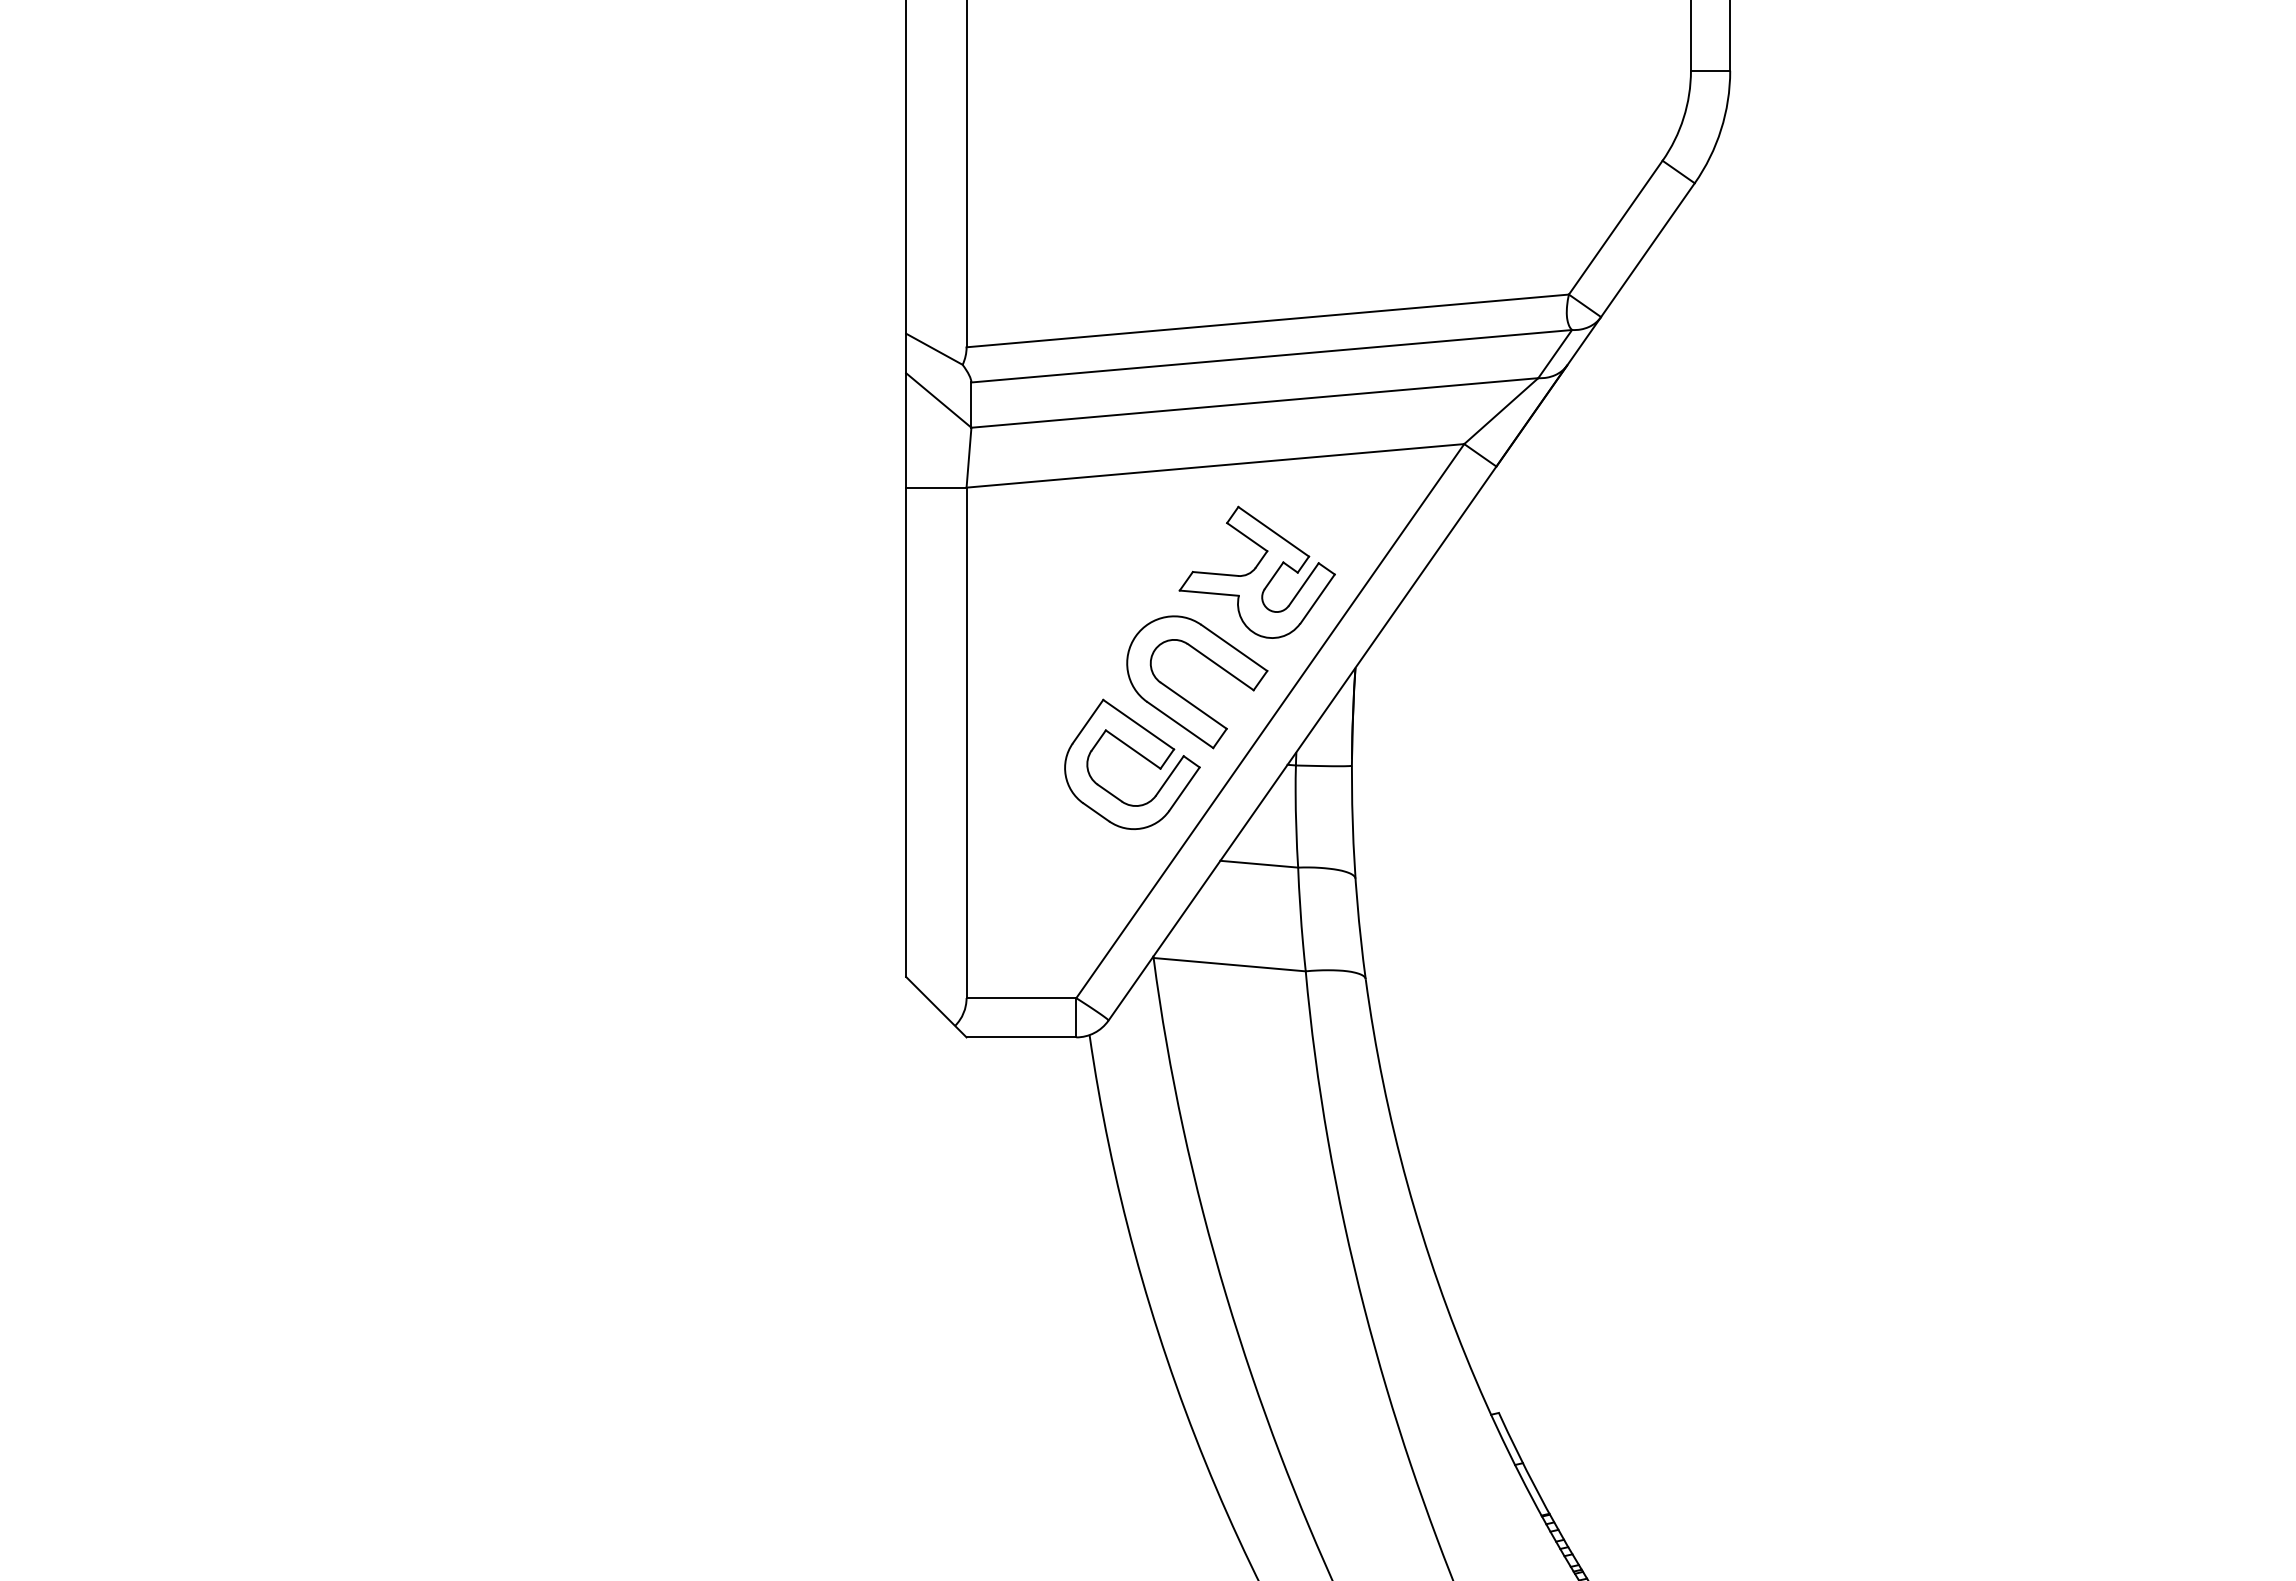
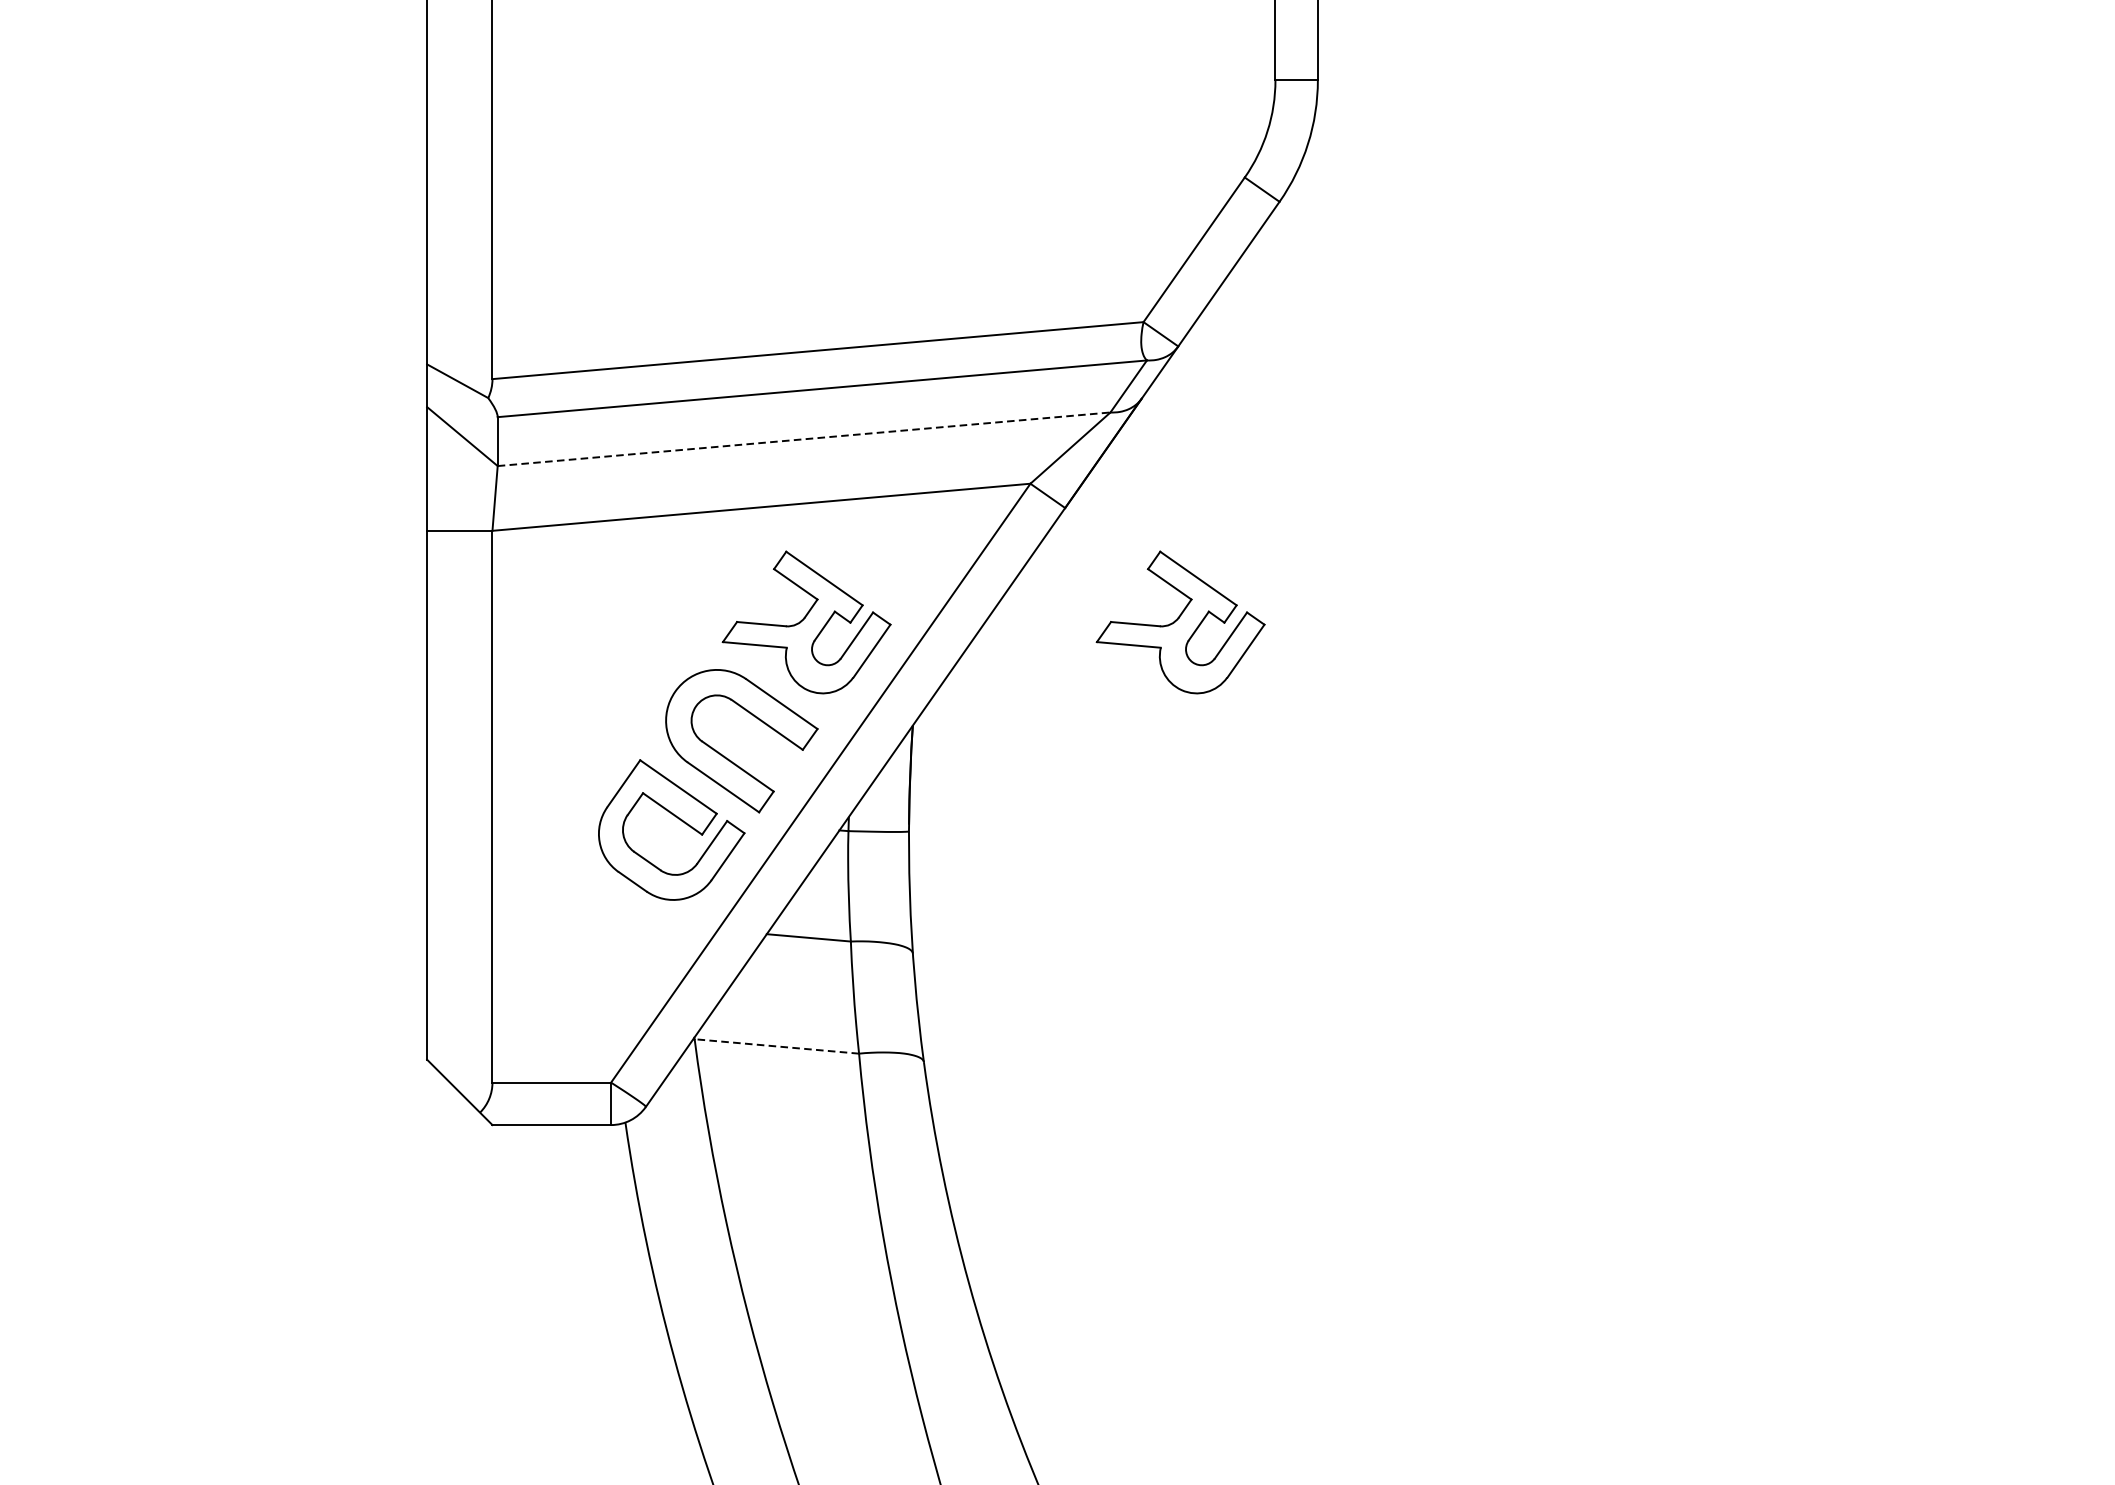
line: (1254, 402) -> (803, 438), solid -> dashed
part: (1602, 571) -> (1179, 621), added
line: (1229, 964) -> (776, 1046), solid -> dashed

